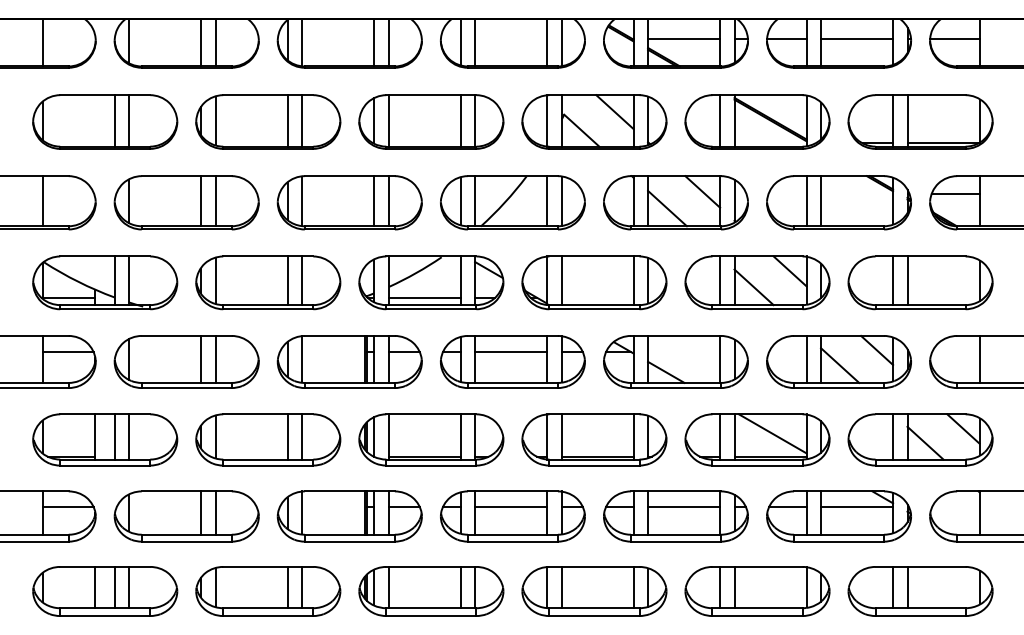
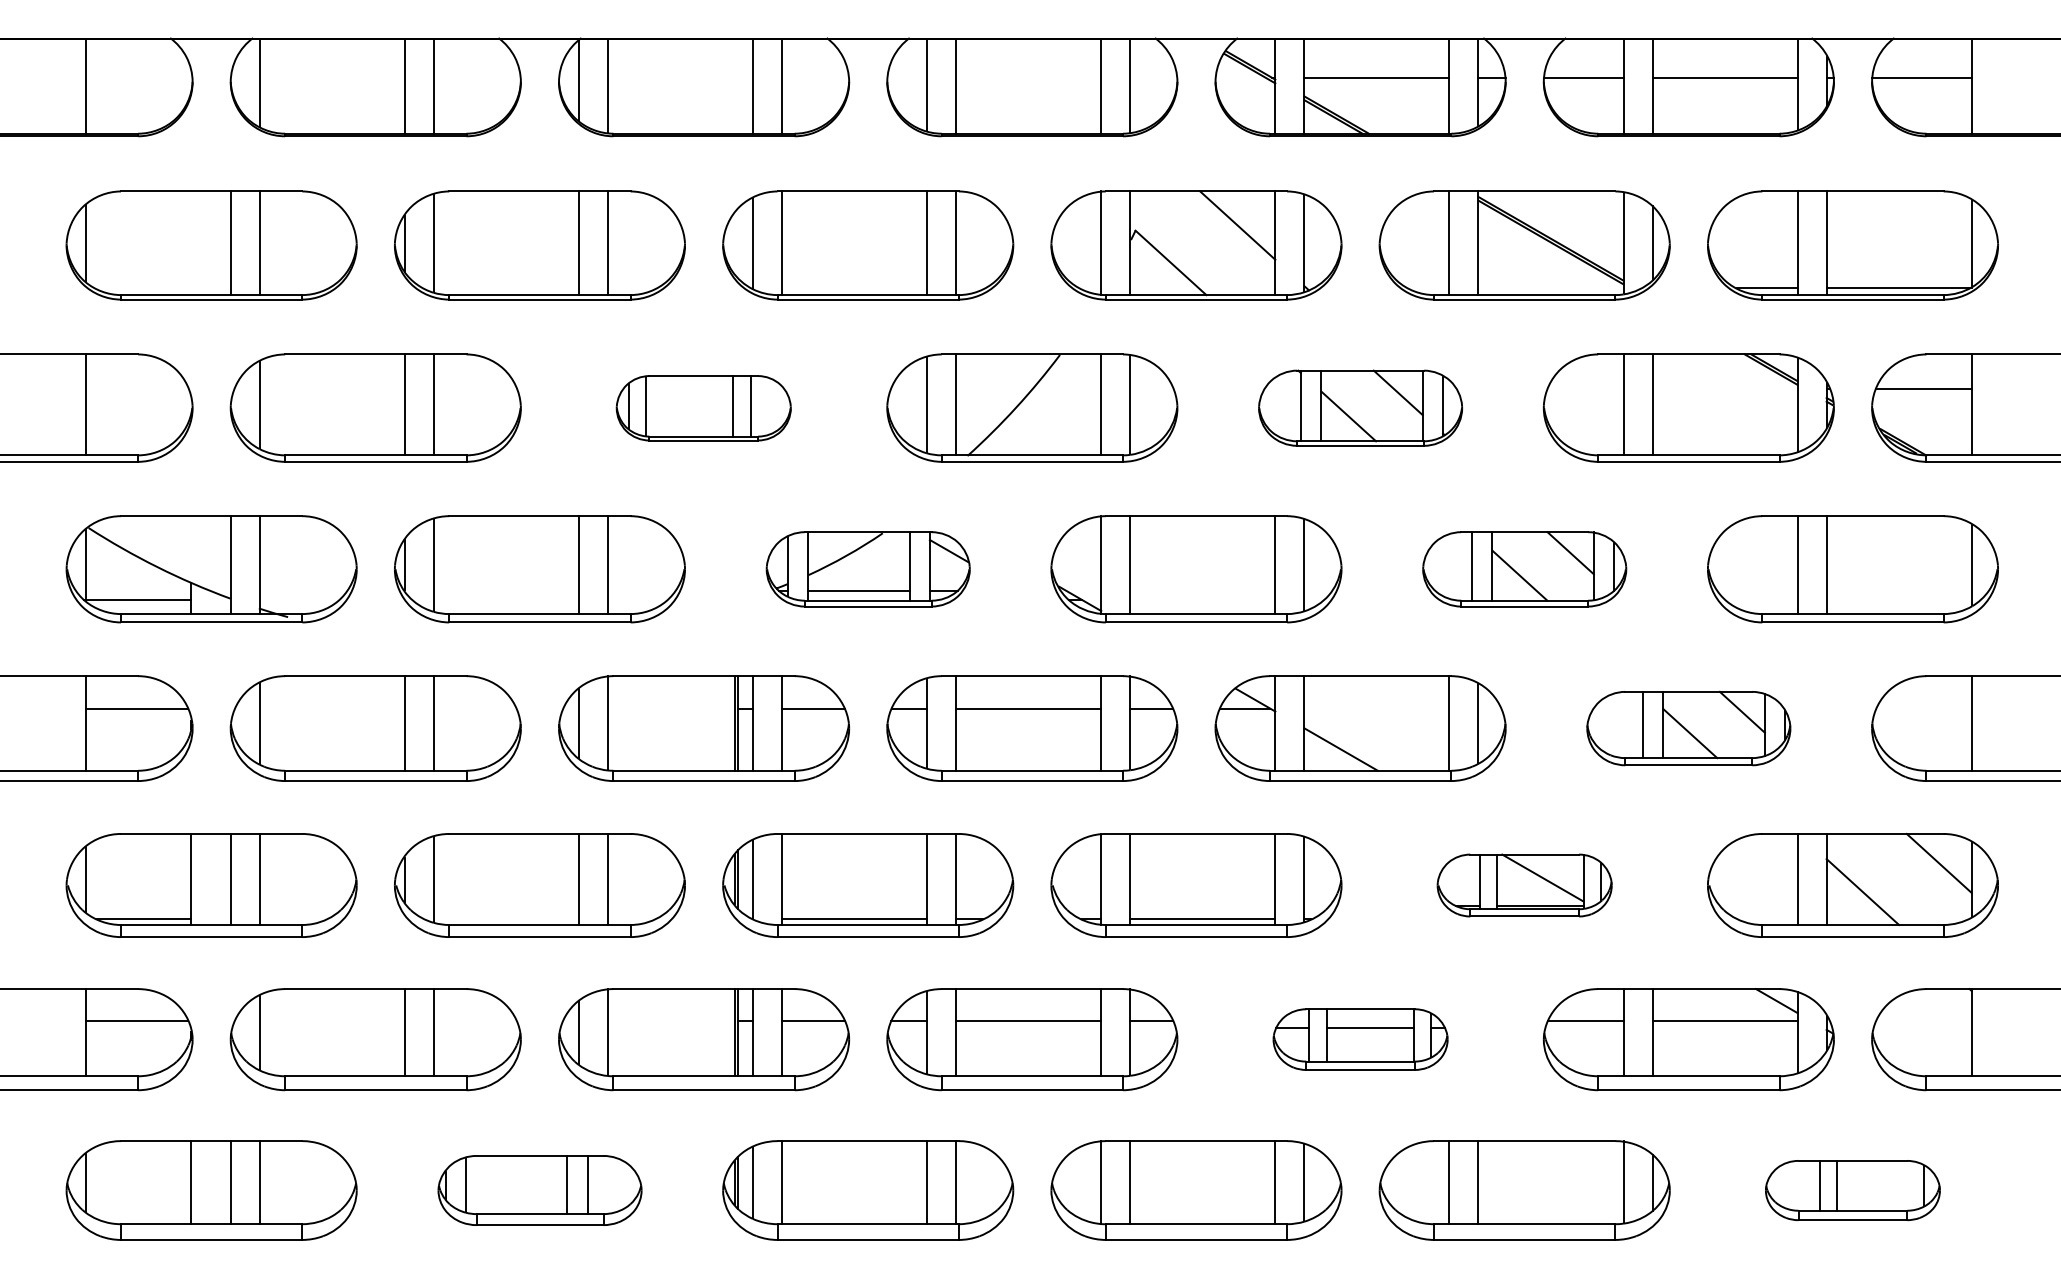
part: (349, 202) -> (703, 407), size x0.6
part: (675, 202) -> (1359, 407), size x0.7
part: (431, 282) -> (868, 568), size x0.7
part: (757, 282) -> (1524, 568), size x0.7
part: (838, 361) -> (1687, 727), size x0.7
part: (757, 439) -> (1524, 884), size x0.6
part: (675, 516) -> (1359, 1039), size x0.6
part: (268, 591) -> (540, 1190), size x0.7
part: (920, 591) -> (1852, 1190), size x0.6

